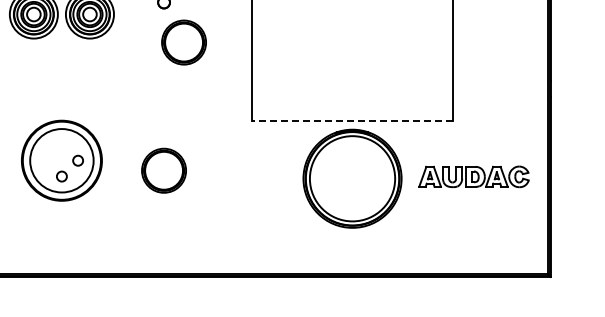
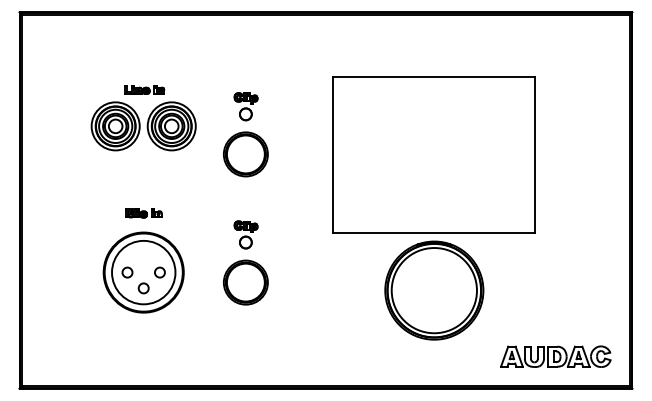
part: (183, 42) -> (245, 154), moved
part: (61, 101) -> (143, 213), added
line: (352, 121) -> (434, 233), dashed -> solid
part: (163, 122) -> (245, 234), added
circle: (45, 160) -> (127, 272), added
part: (473, 176) -> (555, 356), moved

